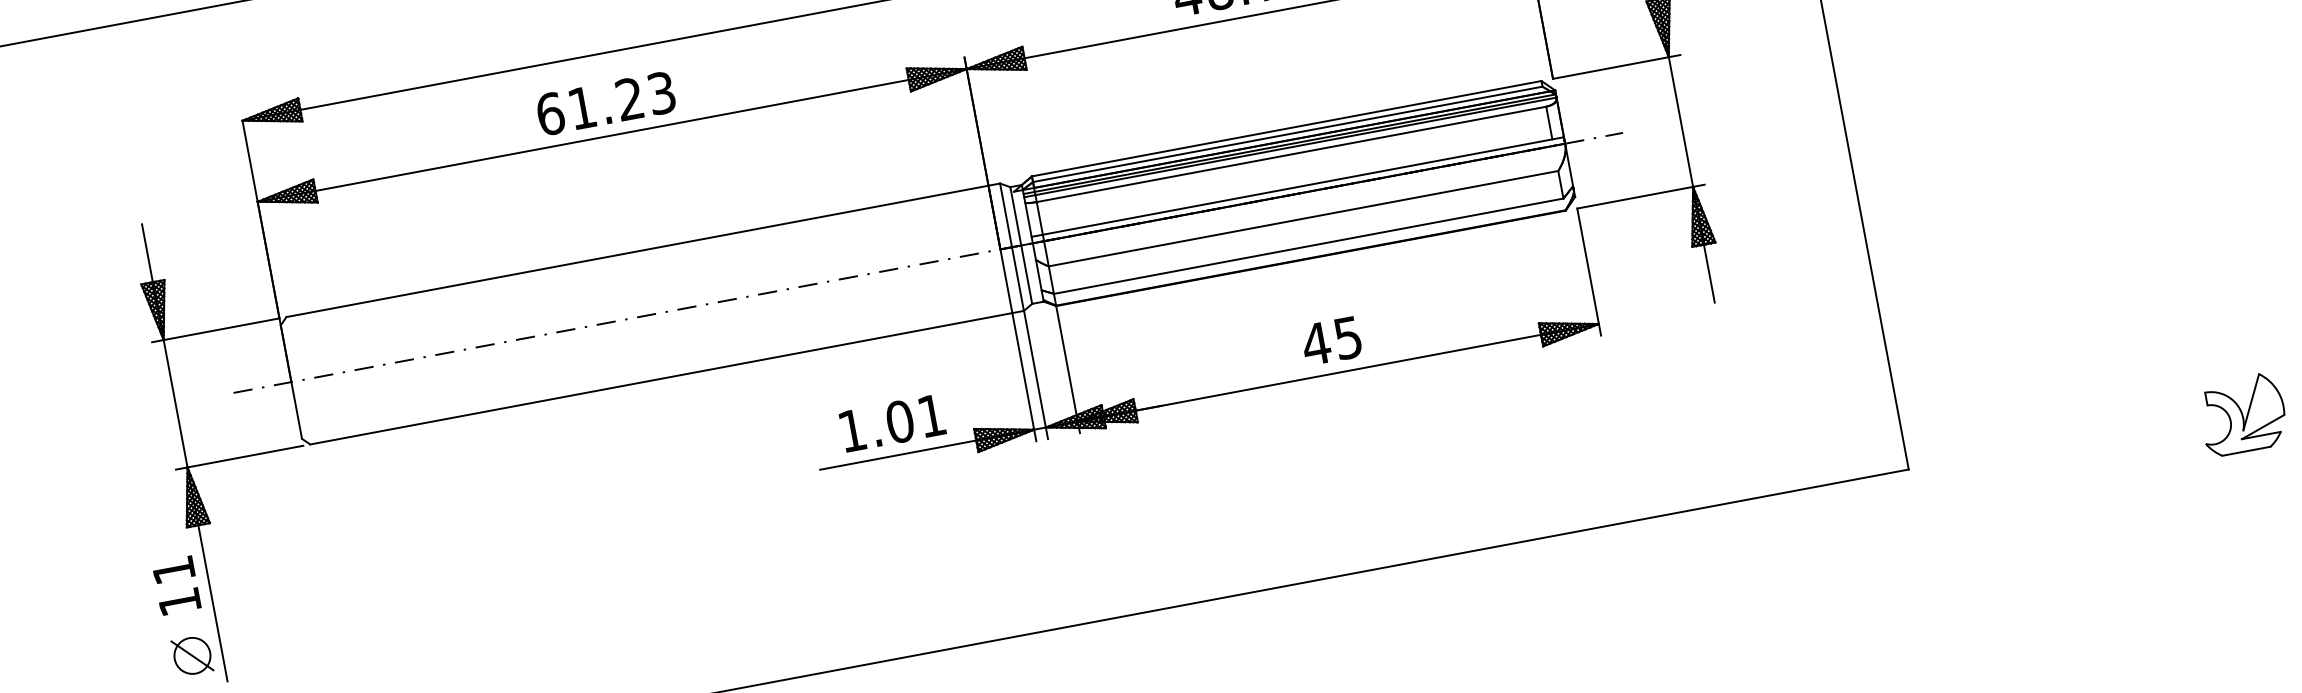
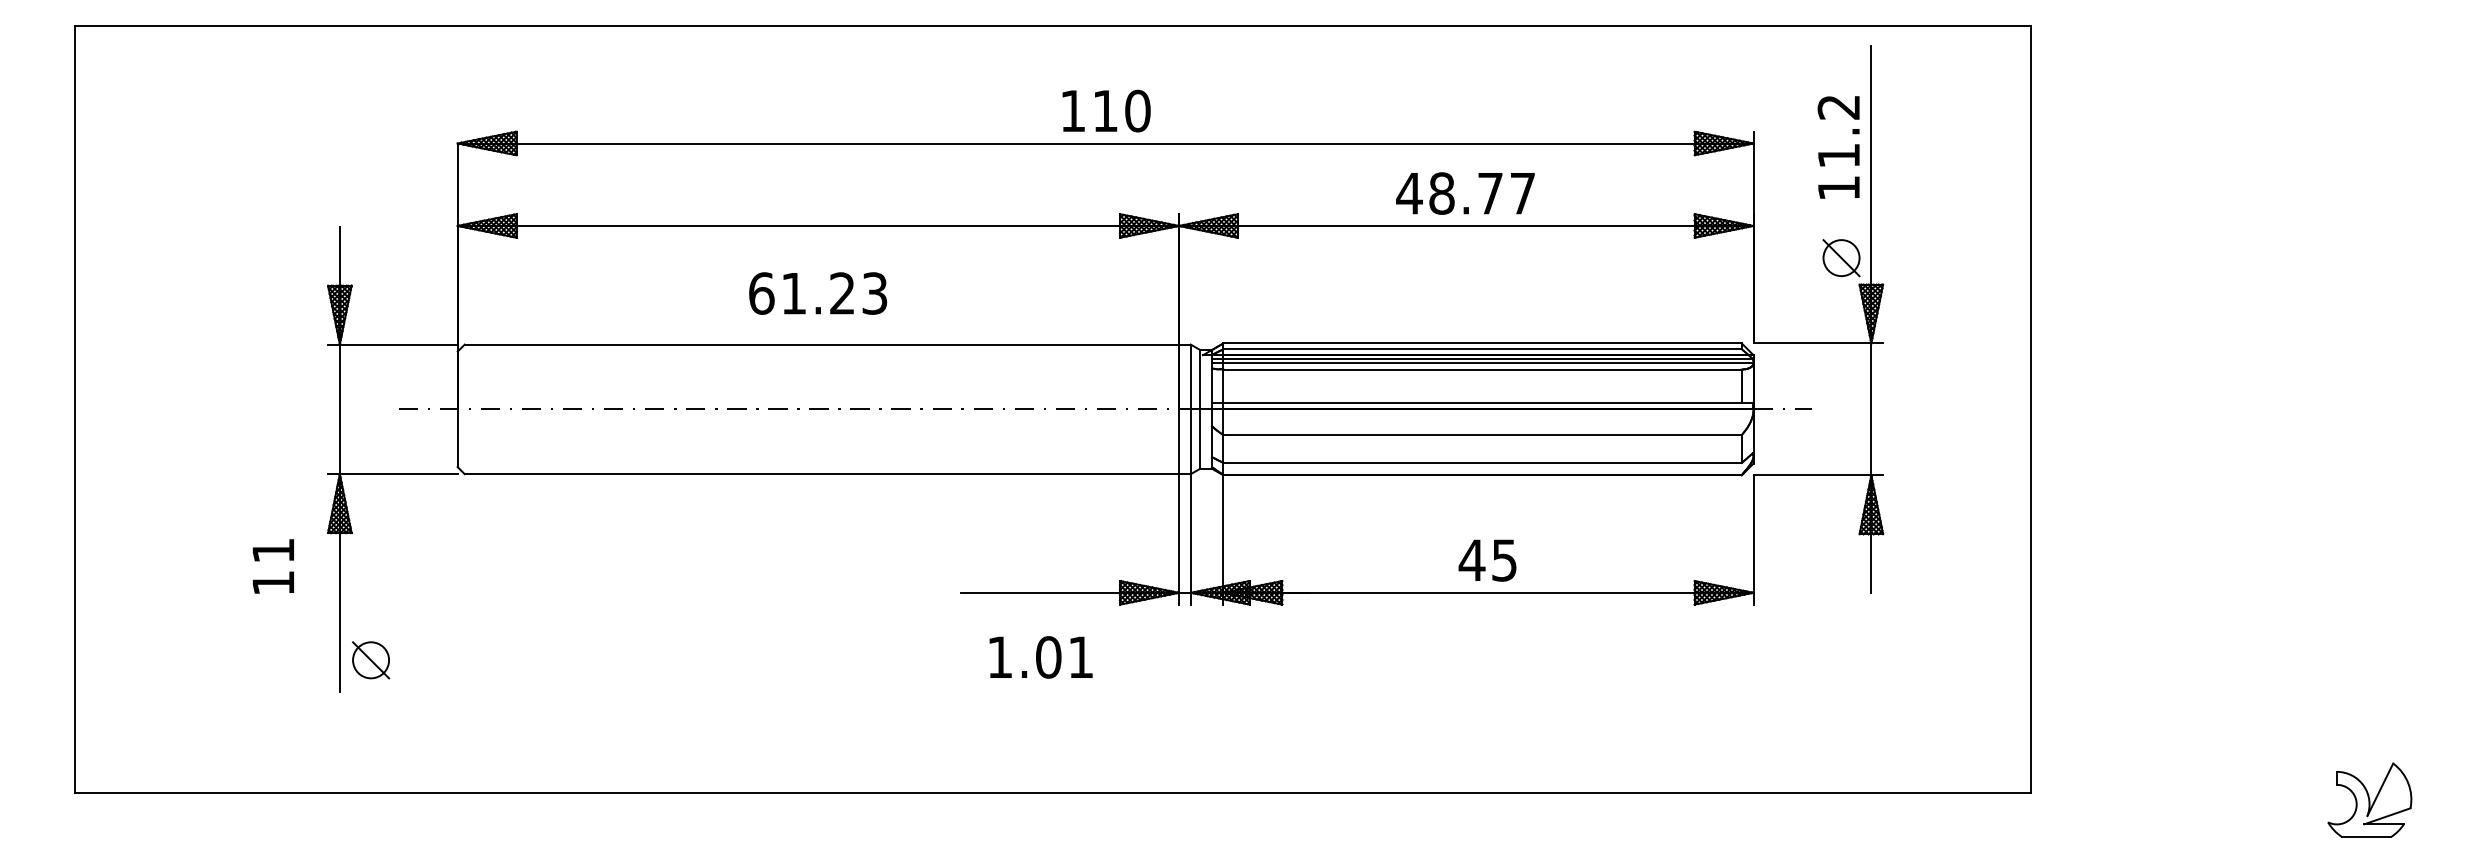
text: (606, 103) -> (818, 293), moved
text: (892, 423) -> (1040, 657), moved
text: (175, 585) -> (272, 566), moved
part: (192, 655) -> (371, 660), moved

